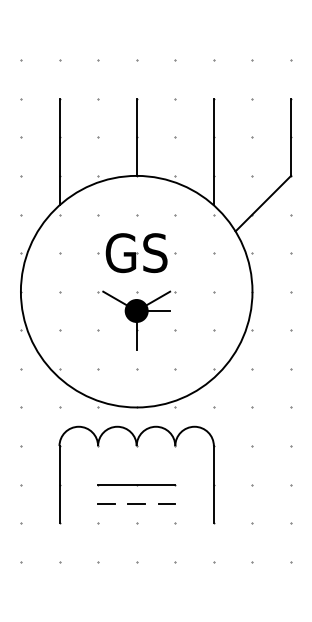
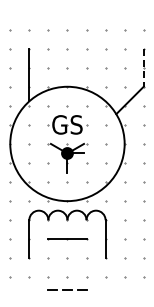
line: (136, 136) -> (67, 67), removed
line: (290, 138) -> (143, 68), solid -> dashed
line: (213, 151) -> (105, 74), removed
line: (136, 503) -> (67, 289), moved

